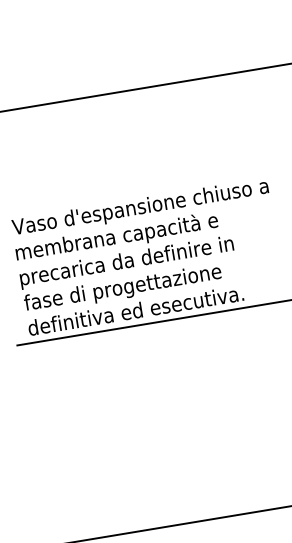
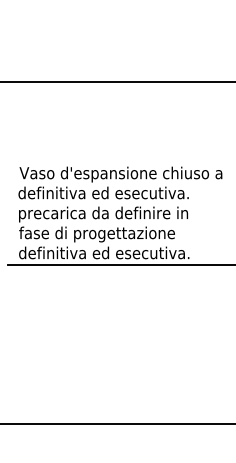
text: (122, 237) -> (103, 194), membrana capacità e -> definitiva ed esecutiva.

